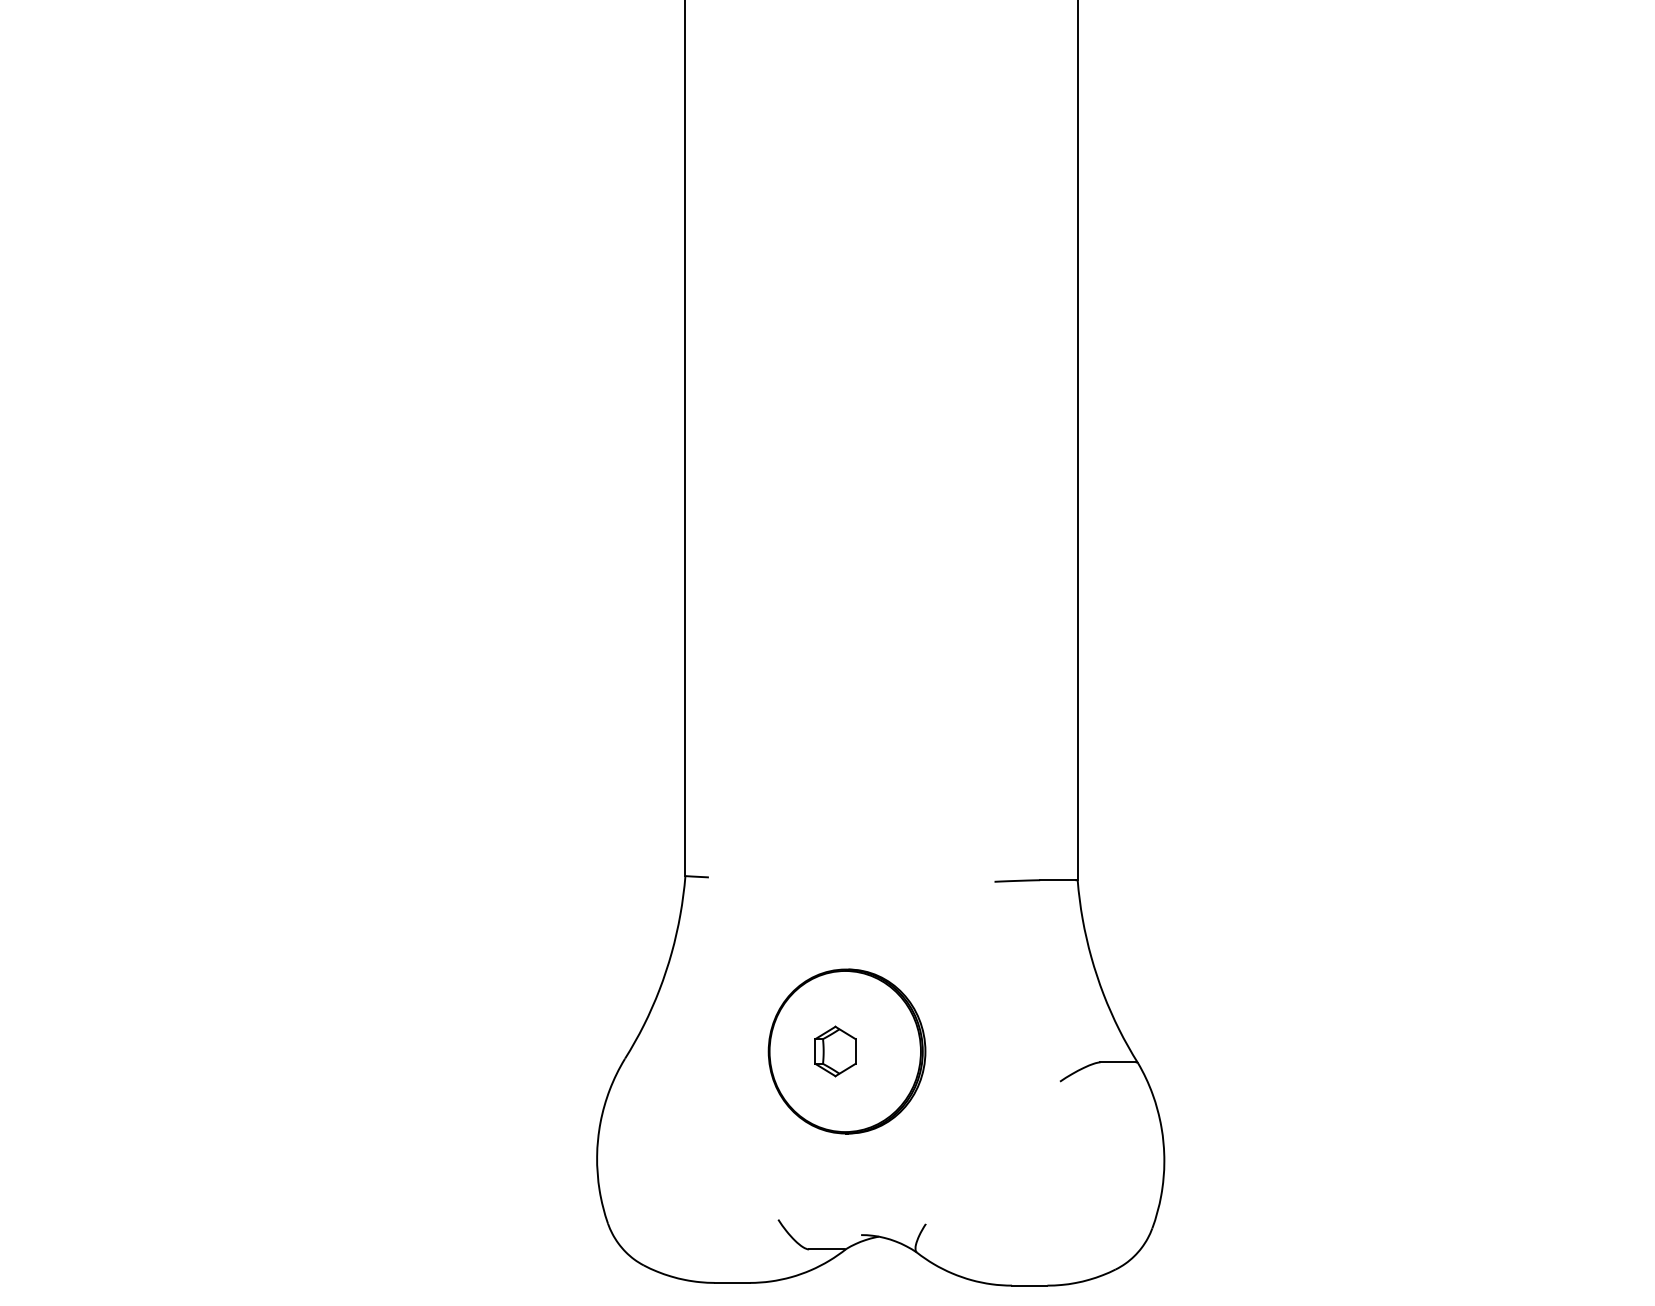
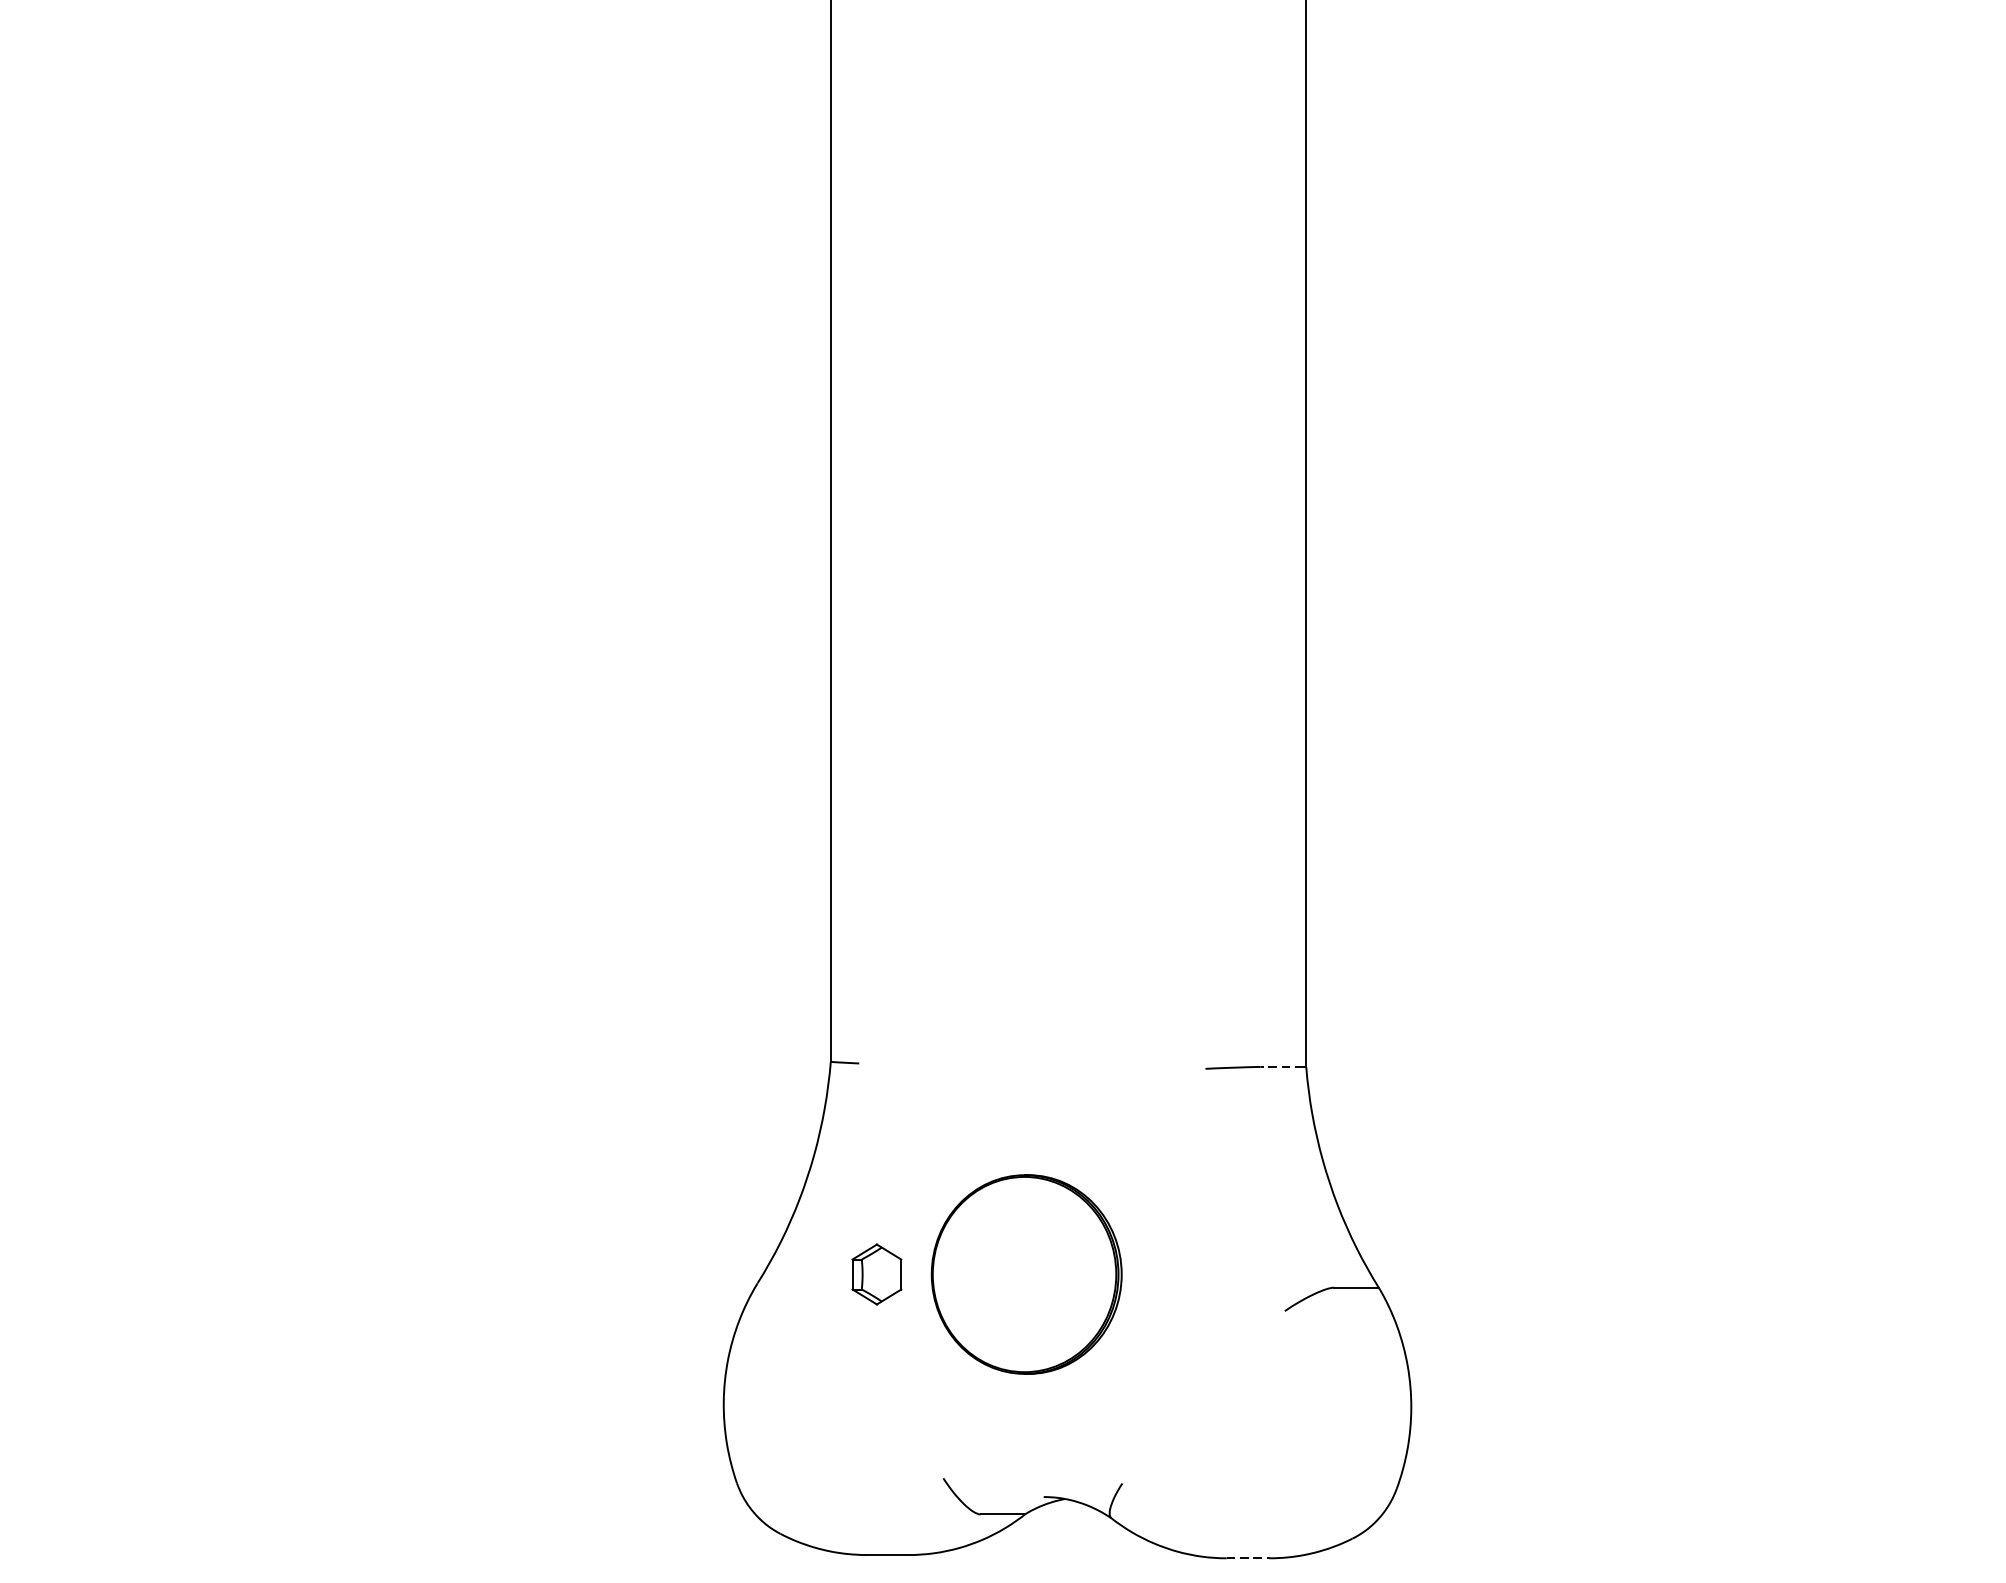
line: (1057, 880) -> (1281, 1067), solid -> dashed
part: (835, 1051) -> (876, 1274), moved
line: (1029, 1285) -> (1247, 1558), solid -> dashed

